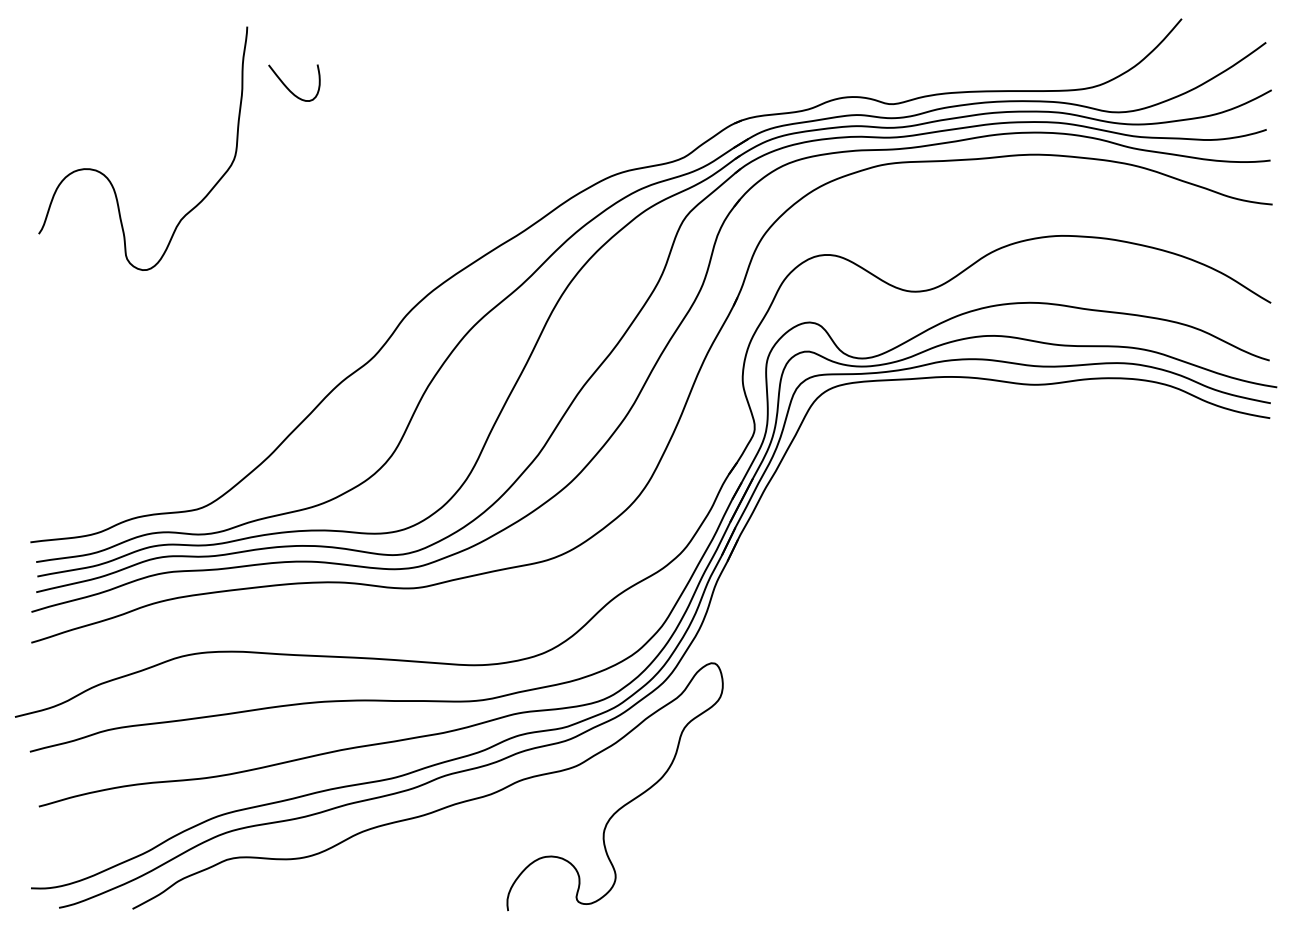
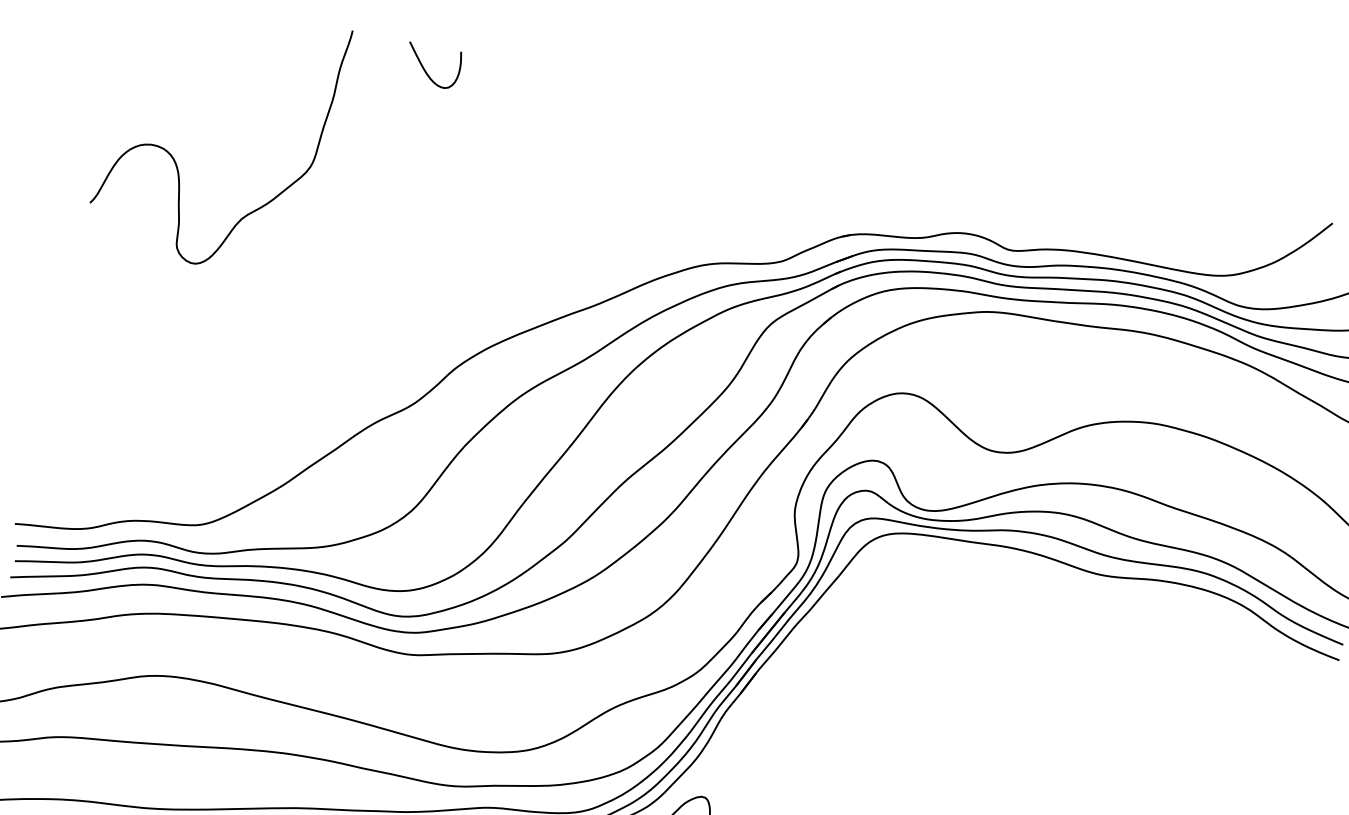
curve: (288, 87) -> (425, 69), moved

